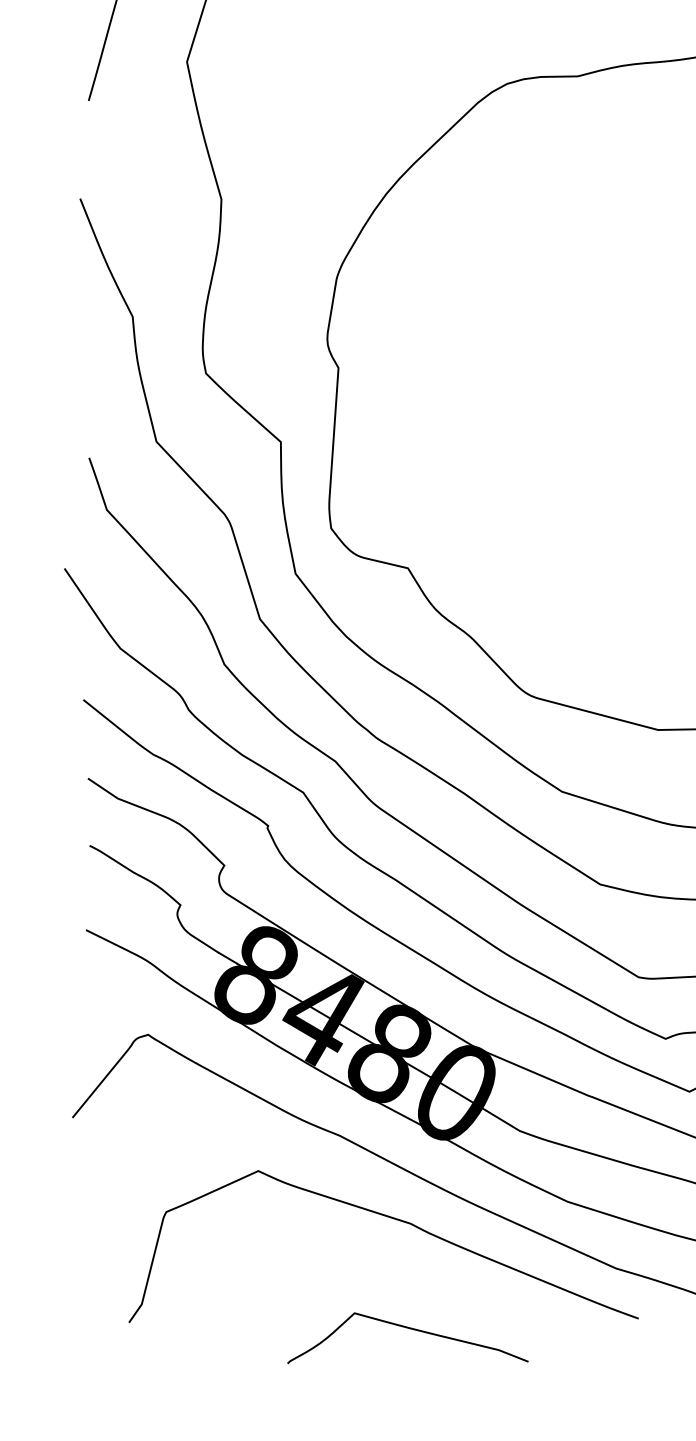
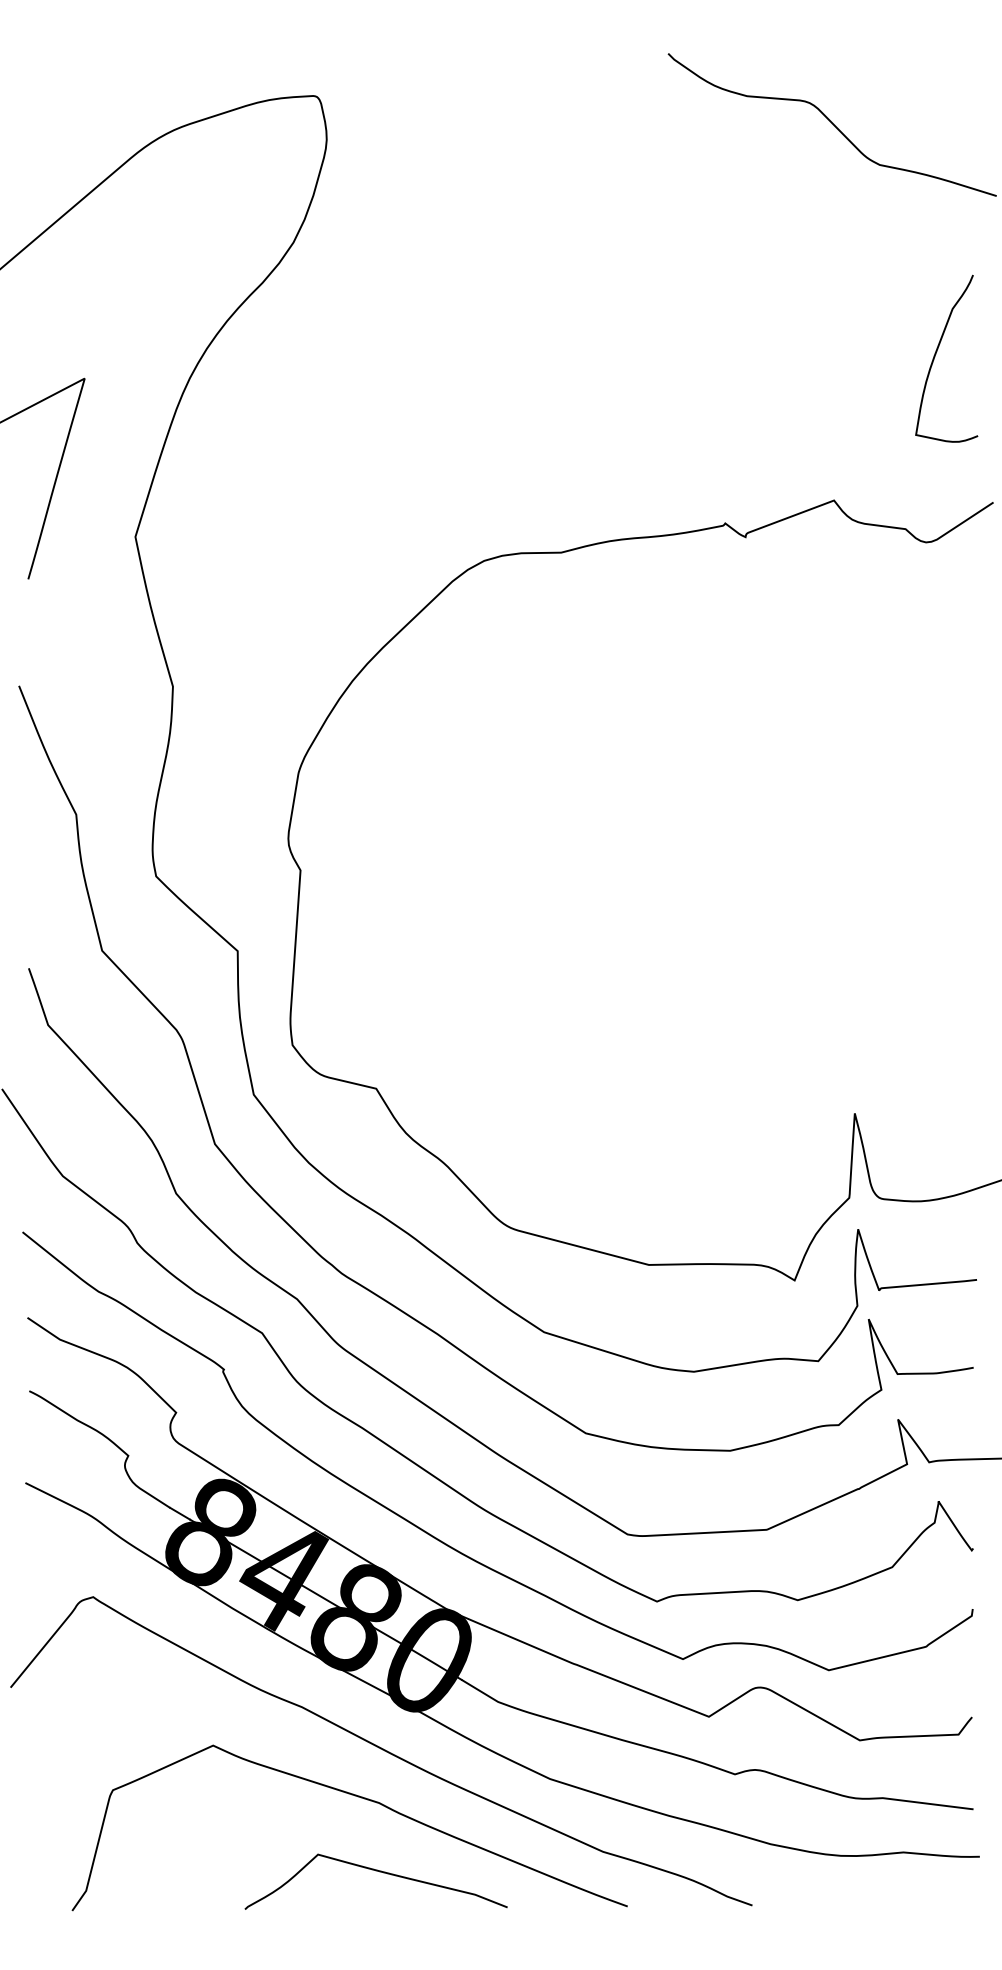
curve: (410, 1329) -> (379, 1872), moved

